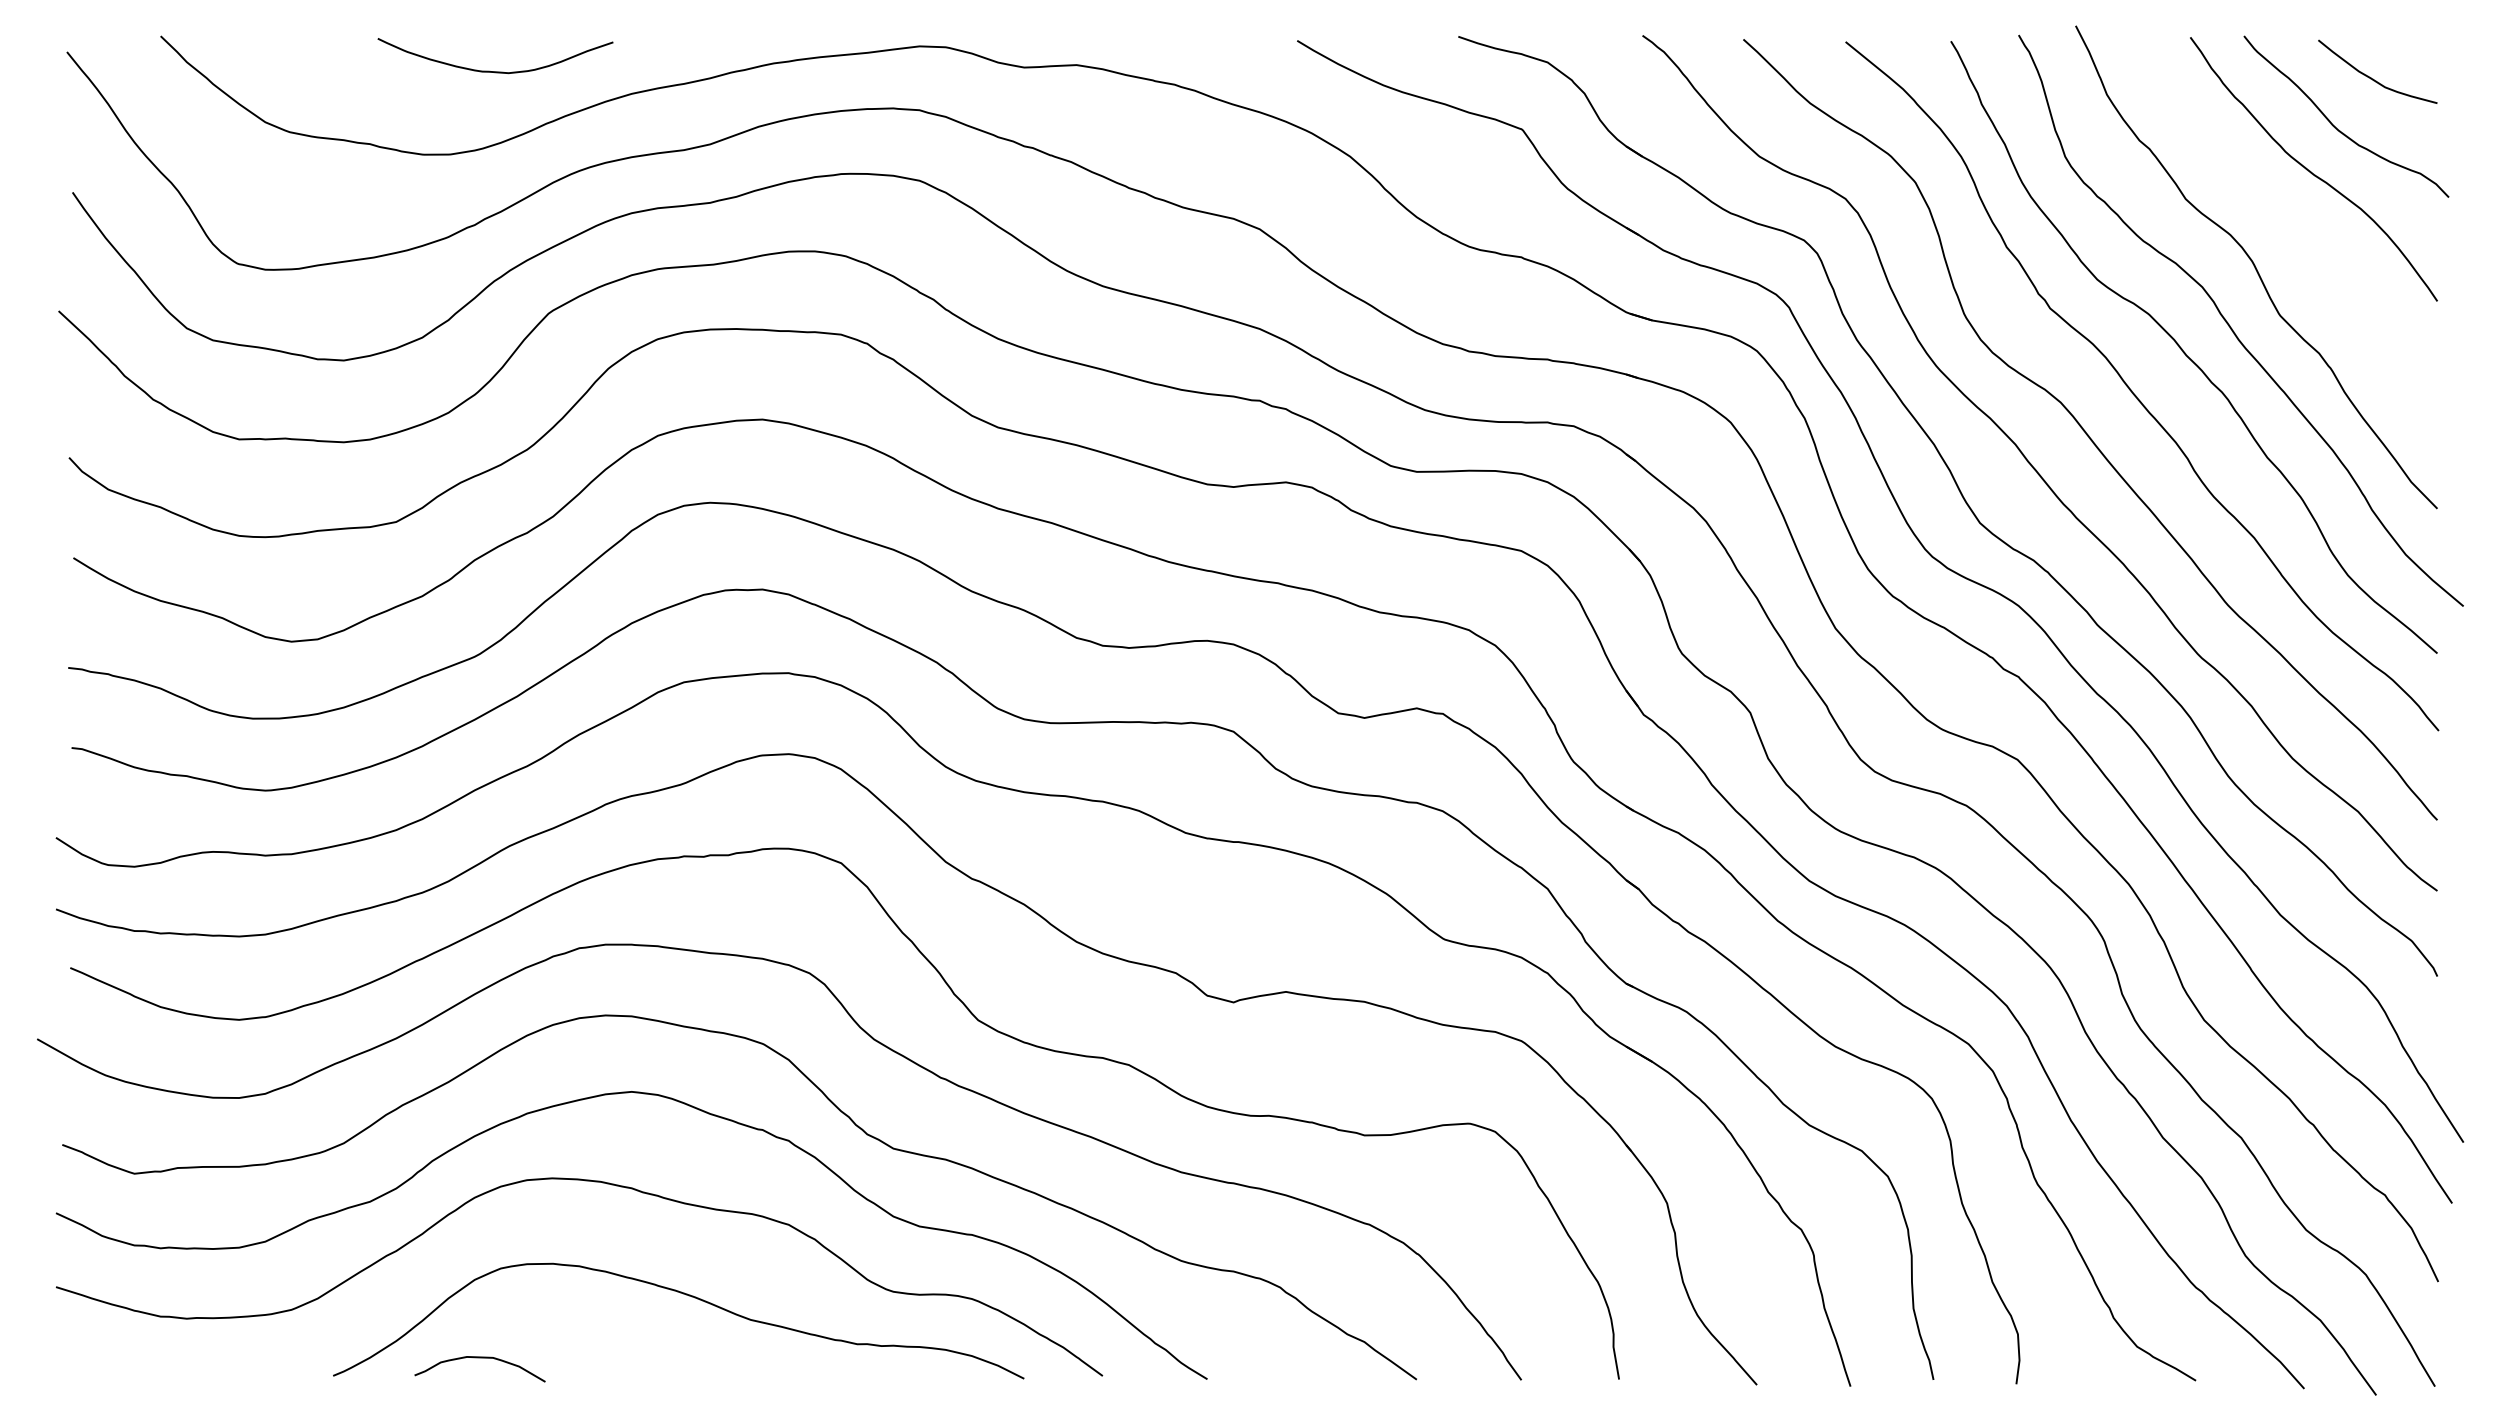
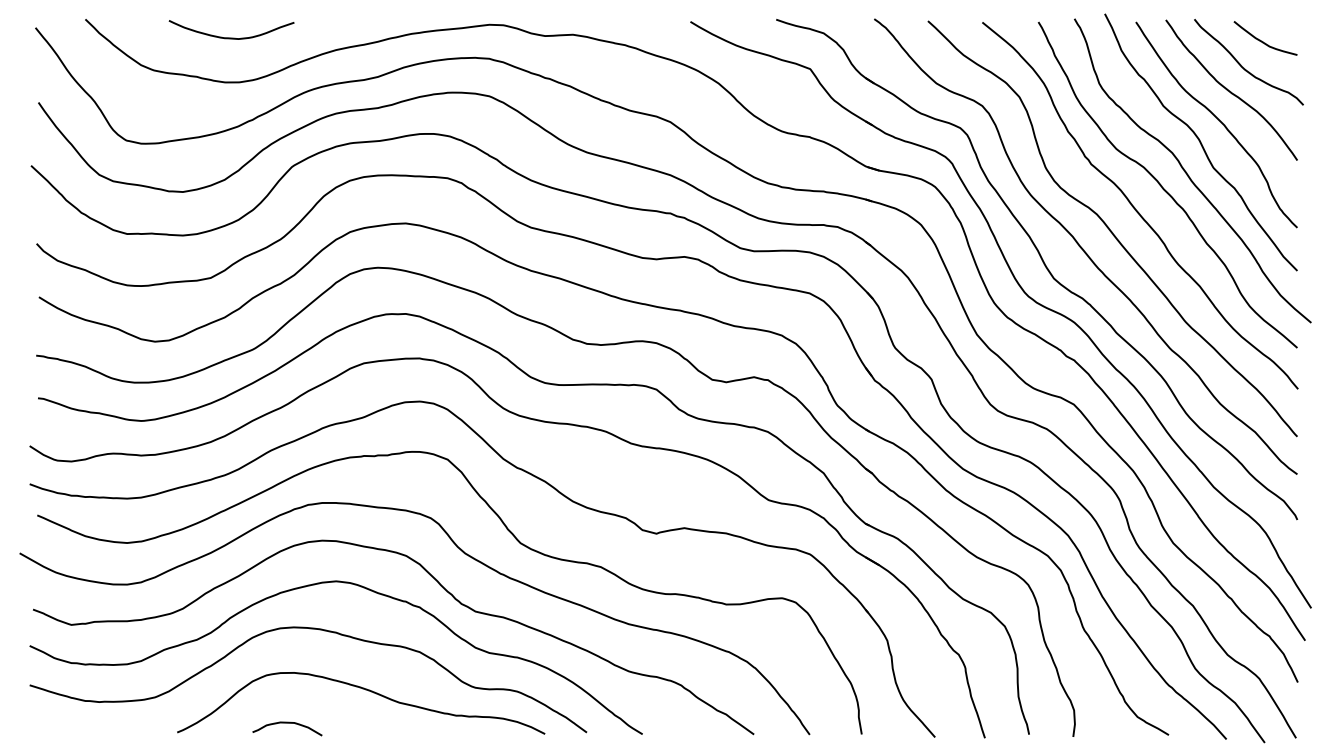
curve: (495, 70) -> (231, 37), moved
curve: (2291, 228) -> (1219, 121), added
curve: (480, 1358) -> (287, 723), moved

